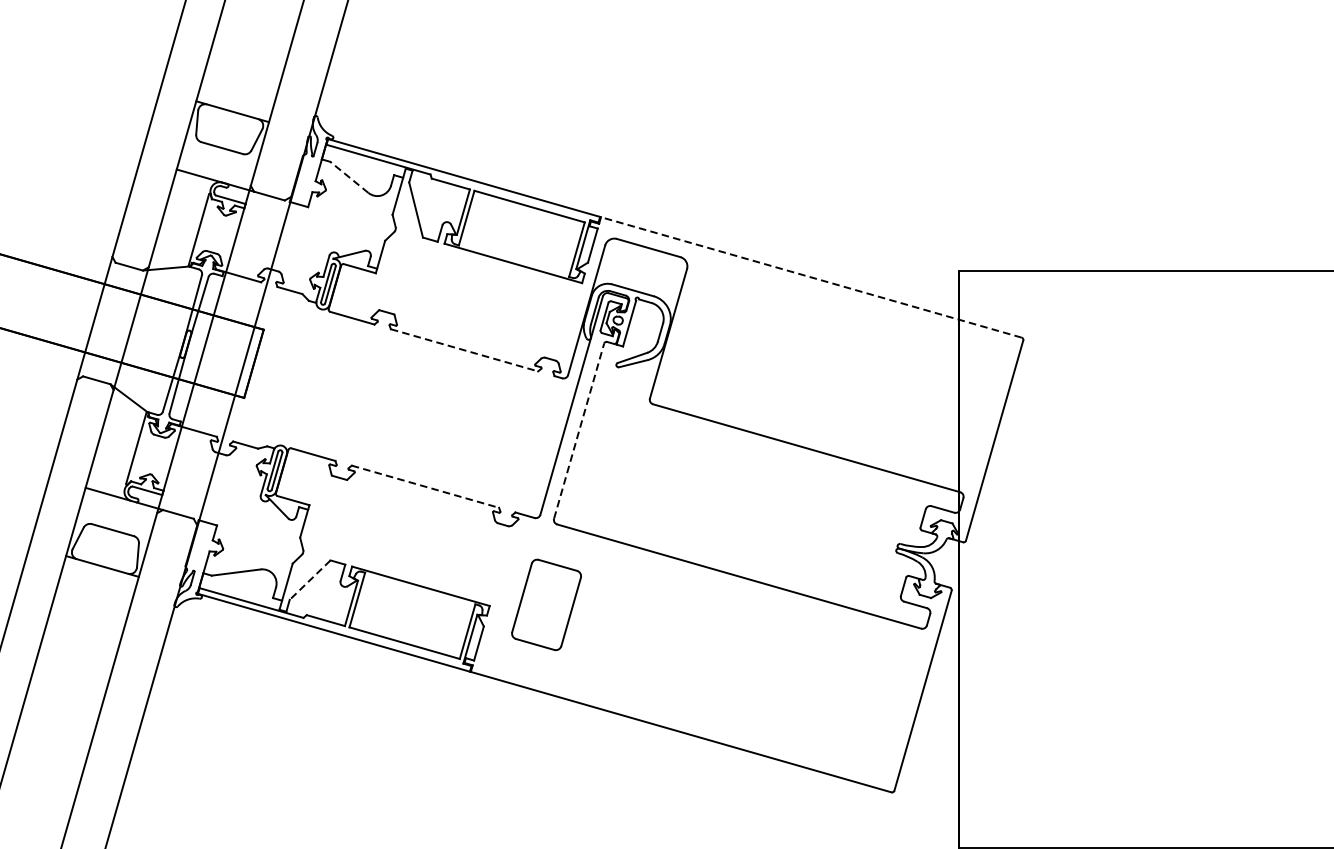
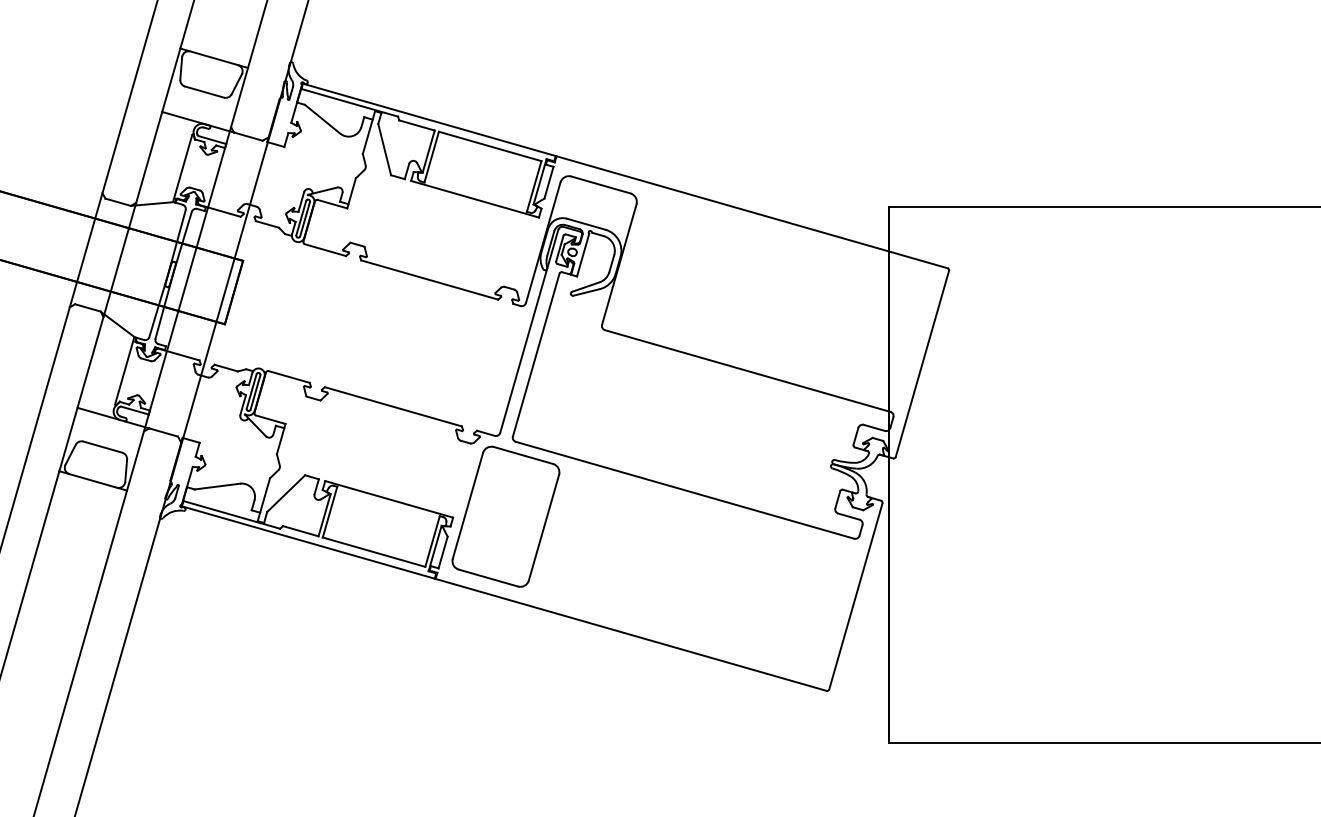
line: (349, 177) -> (322, 119), dashed -> solid
line: (810, 277) -> (751, 212), dashed -> solid
line: (465, 350) -> (430, 280), dashed -> solid
line: (579, 431) -> (536, 355), dashed -> solid
line: (425, 486) -> (393, 406), dashed -> solid
line: (309, 580) -> (285, 493), dashed -> solid
part: (546, 604) -> (505, 516), size x1.67

